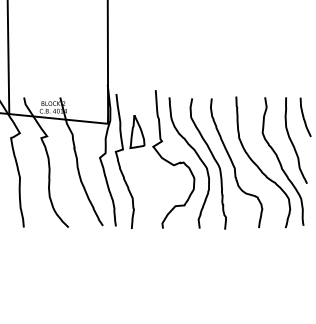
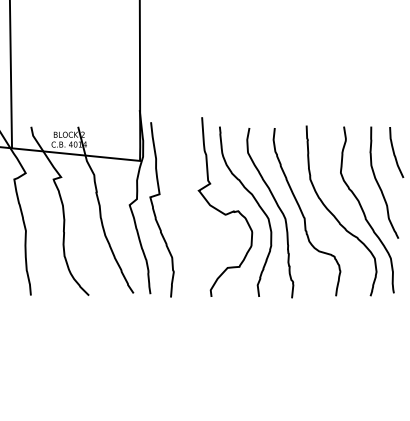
part: (137, 131) -> (178, 171), removed

